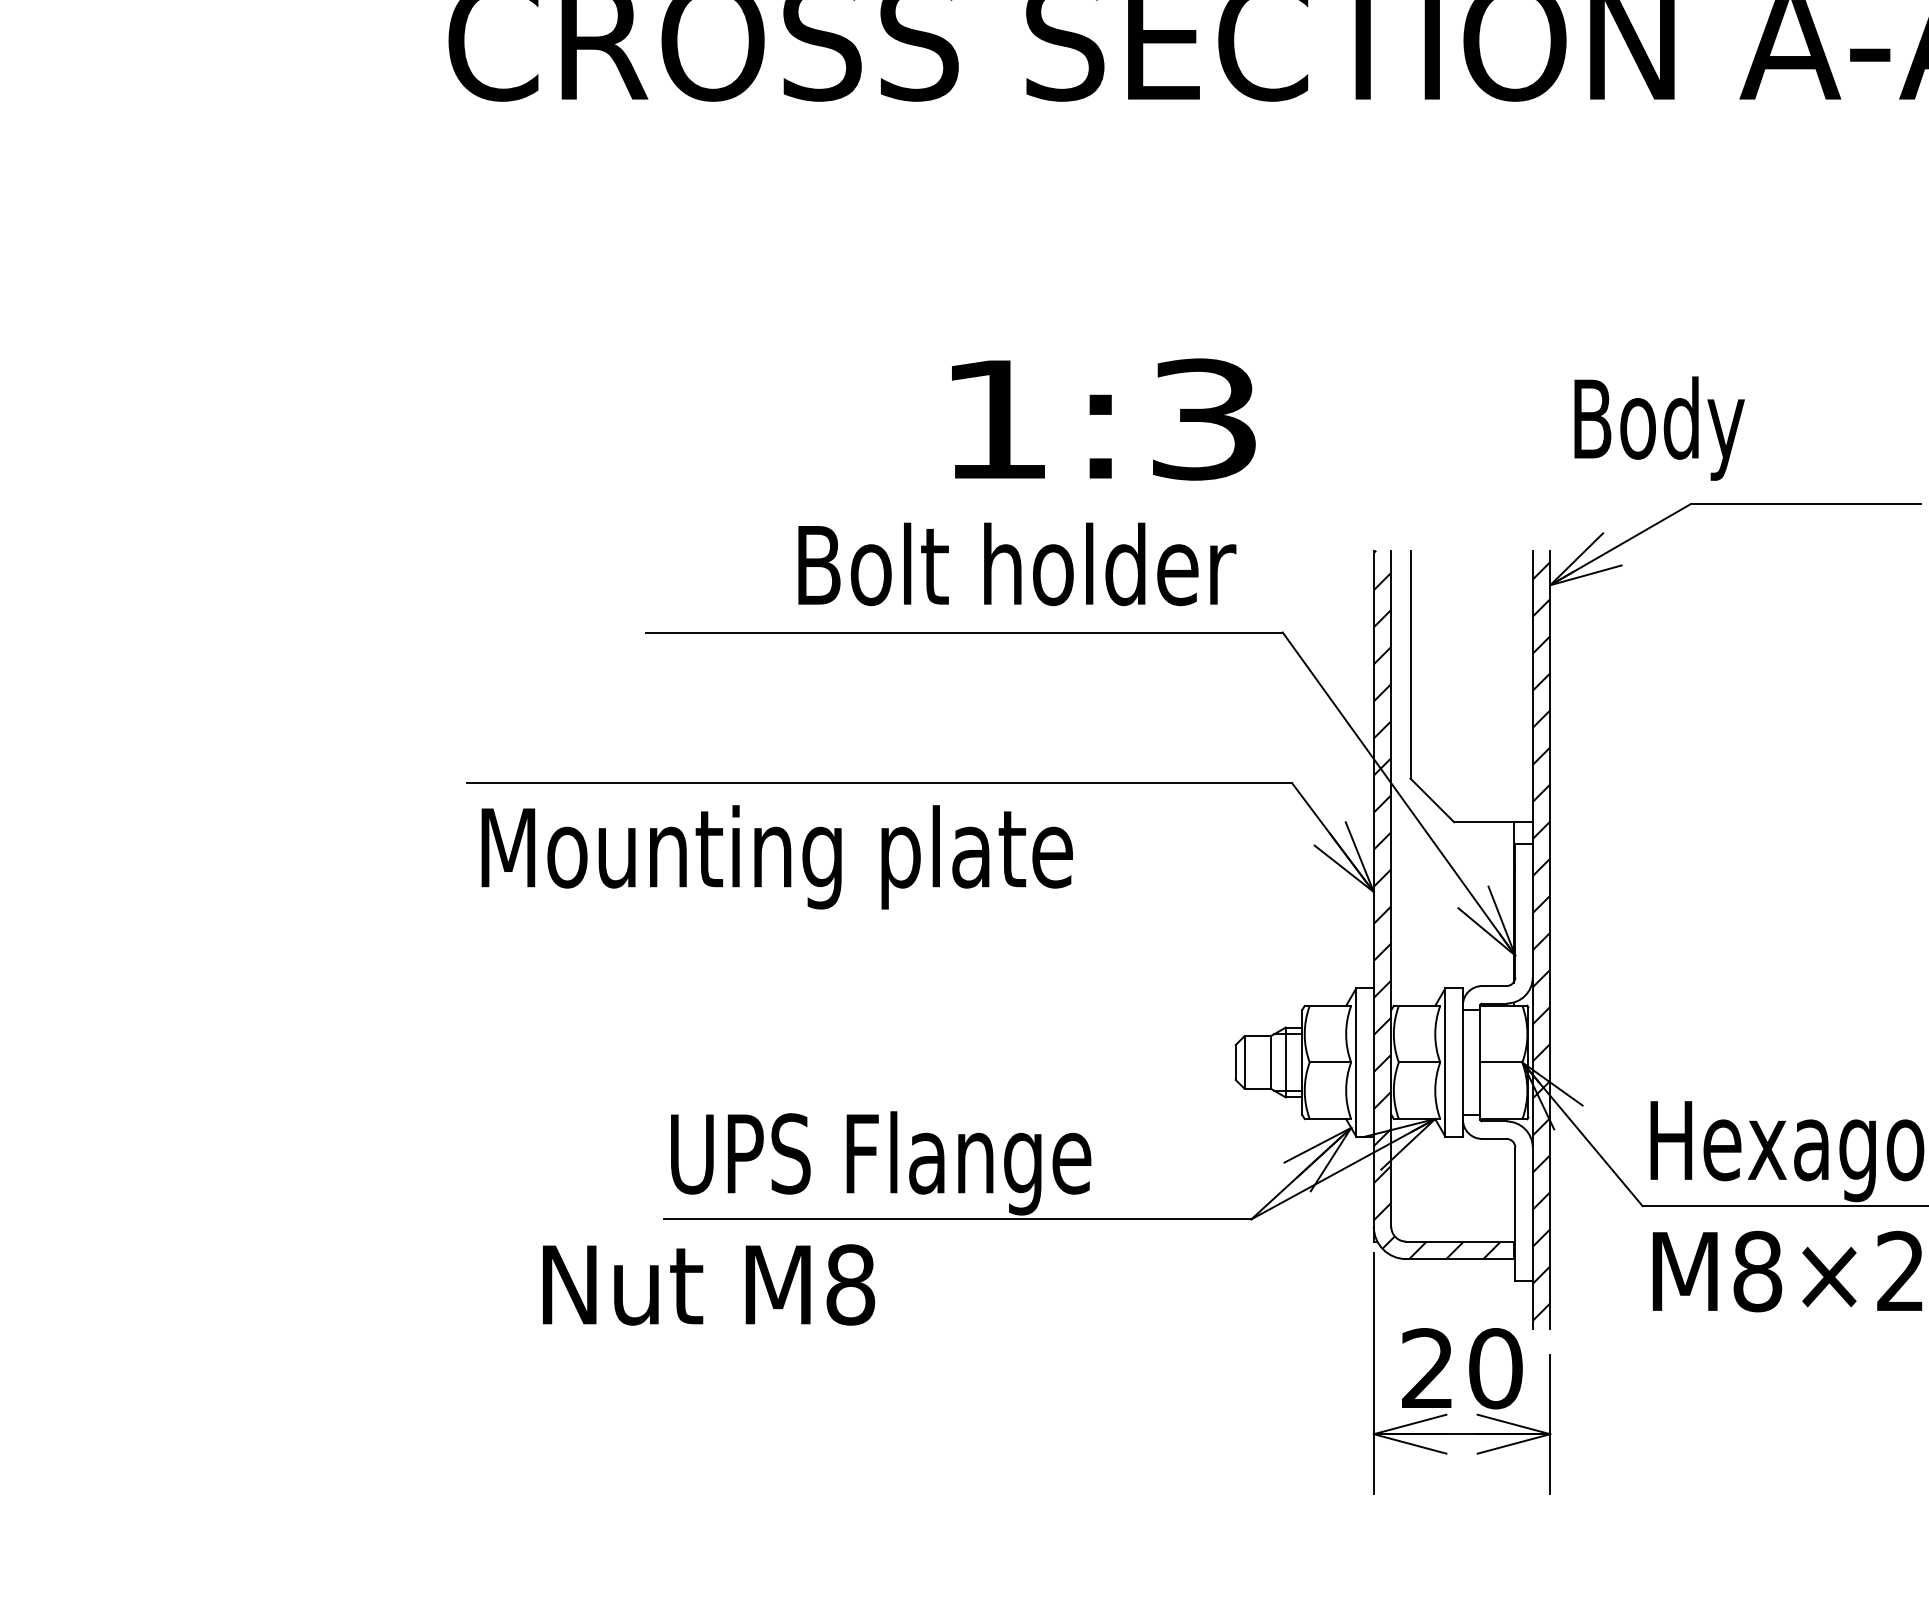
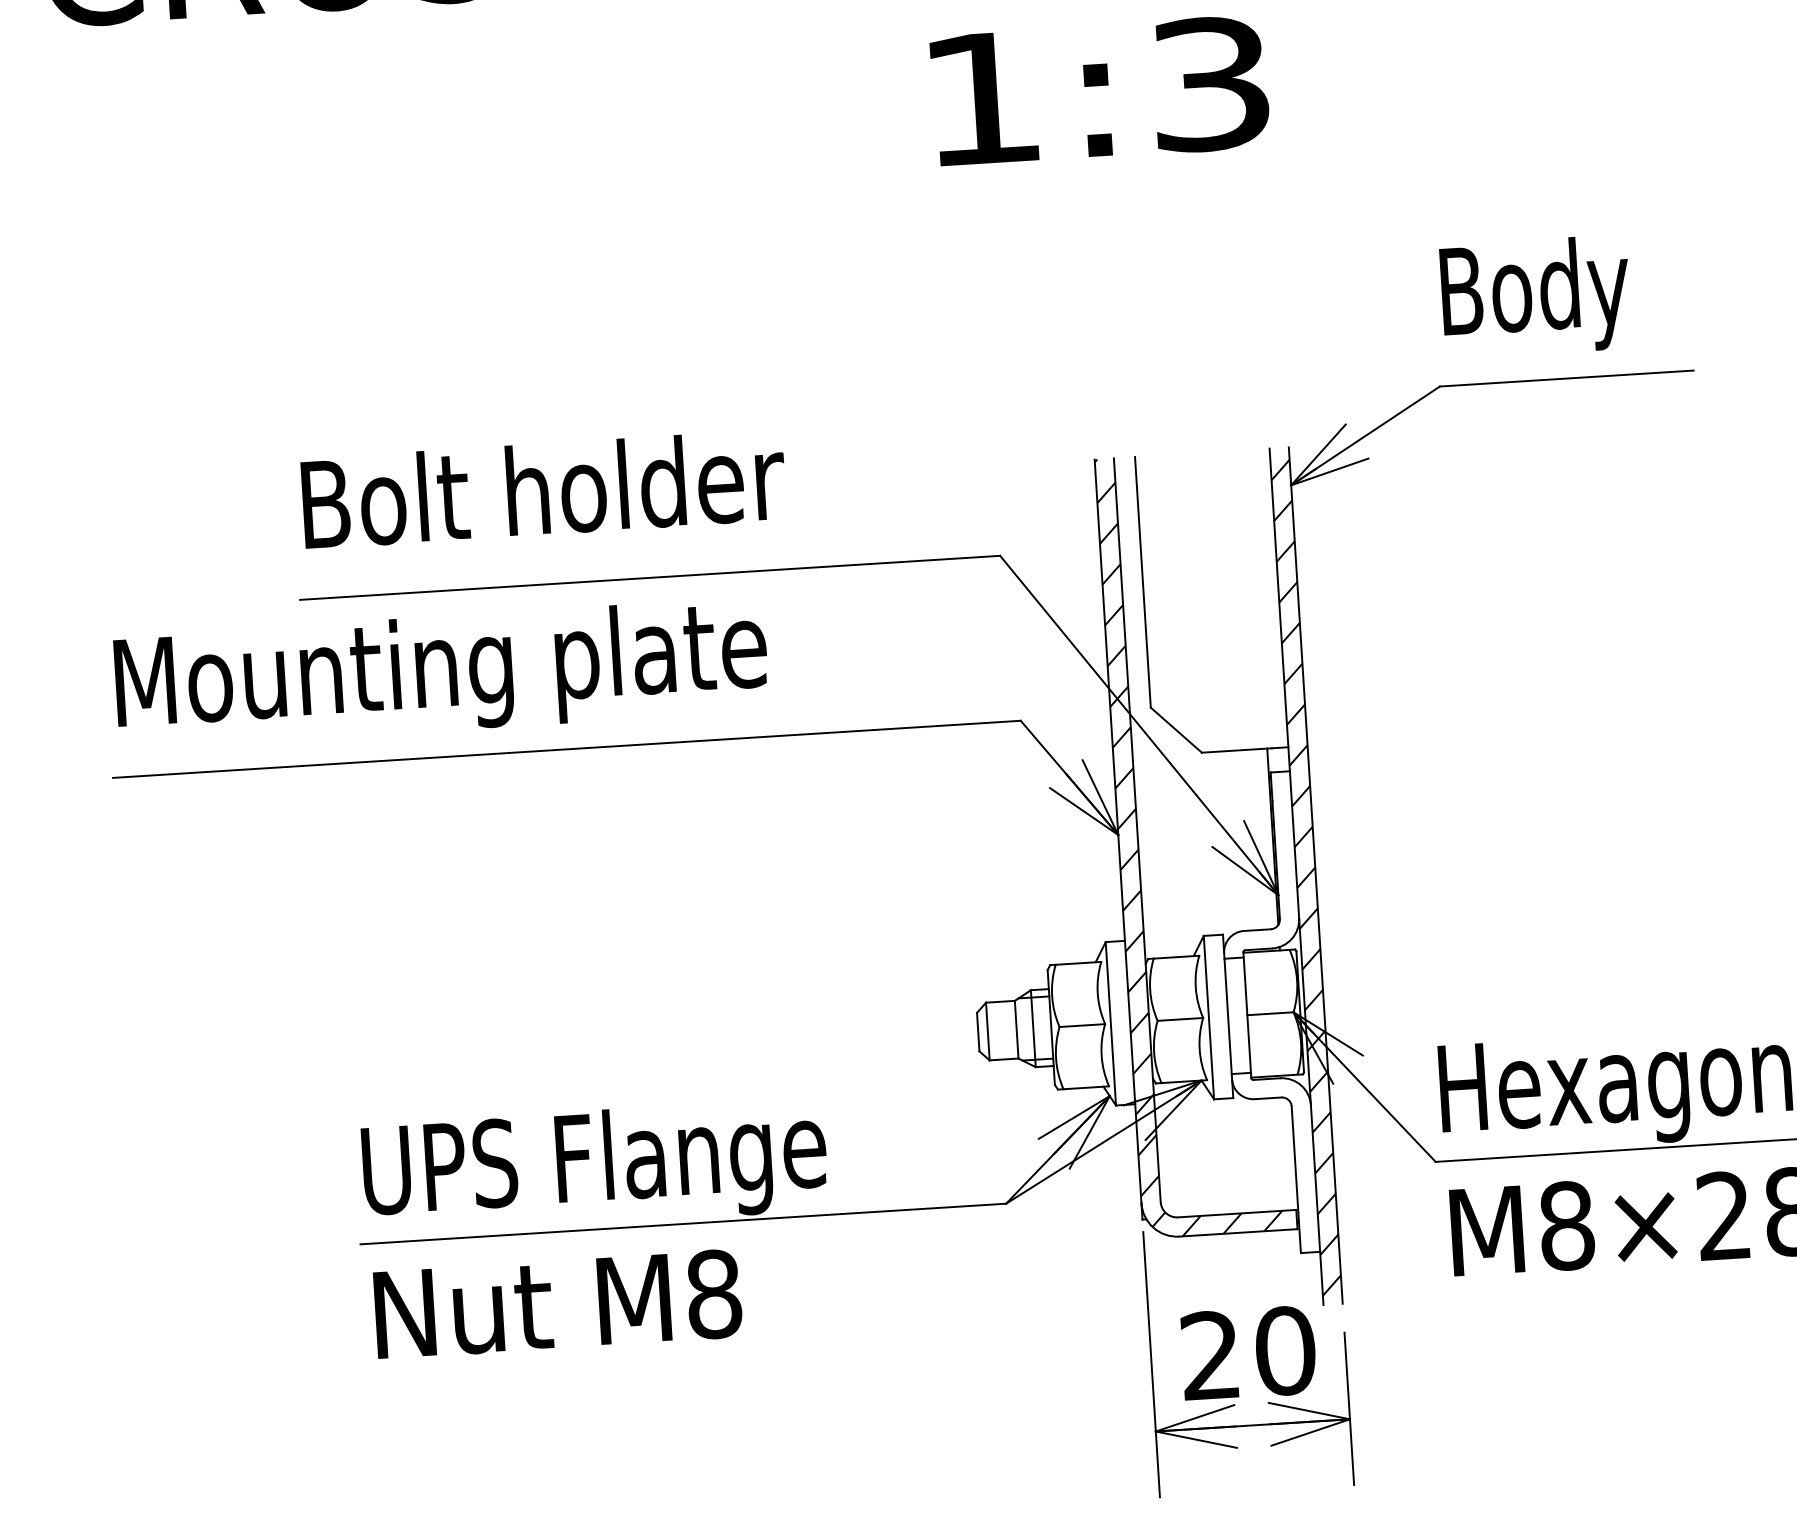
text: (1103, 419) -> (1099, 91), moved
text: (1659, 428) -> (1535, 296), moved
text: (1017, 564) -> (543, 489), moved
text: (776, 857) -> (440, 673), moved
text: (709, 1284) -> (558, 1303), moved

